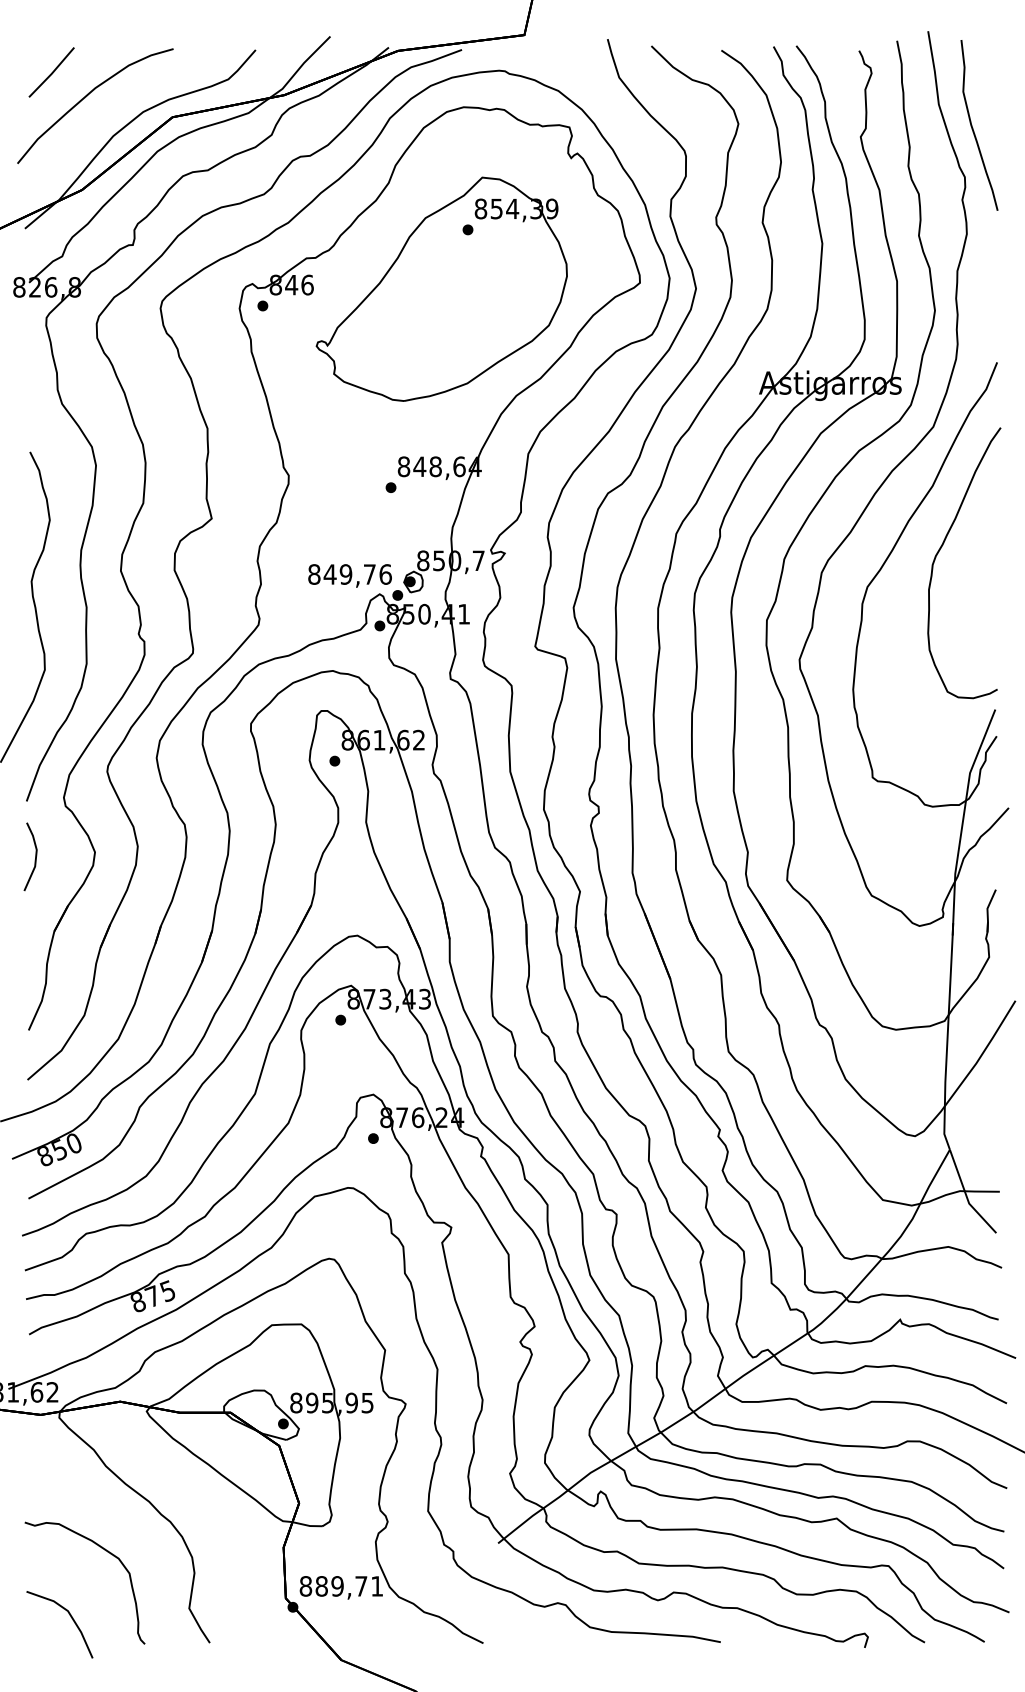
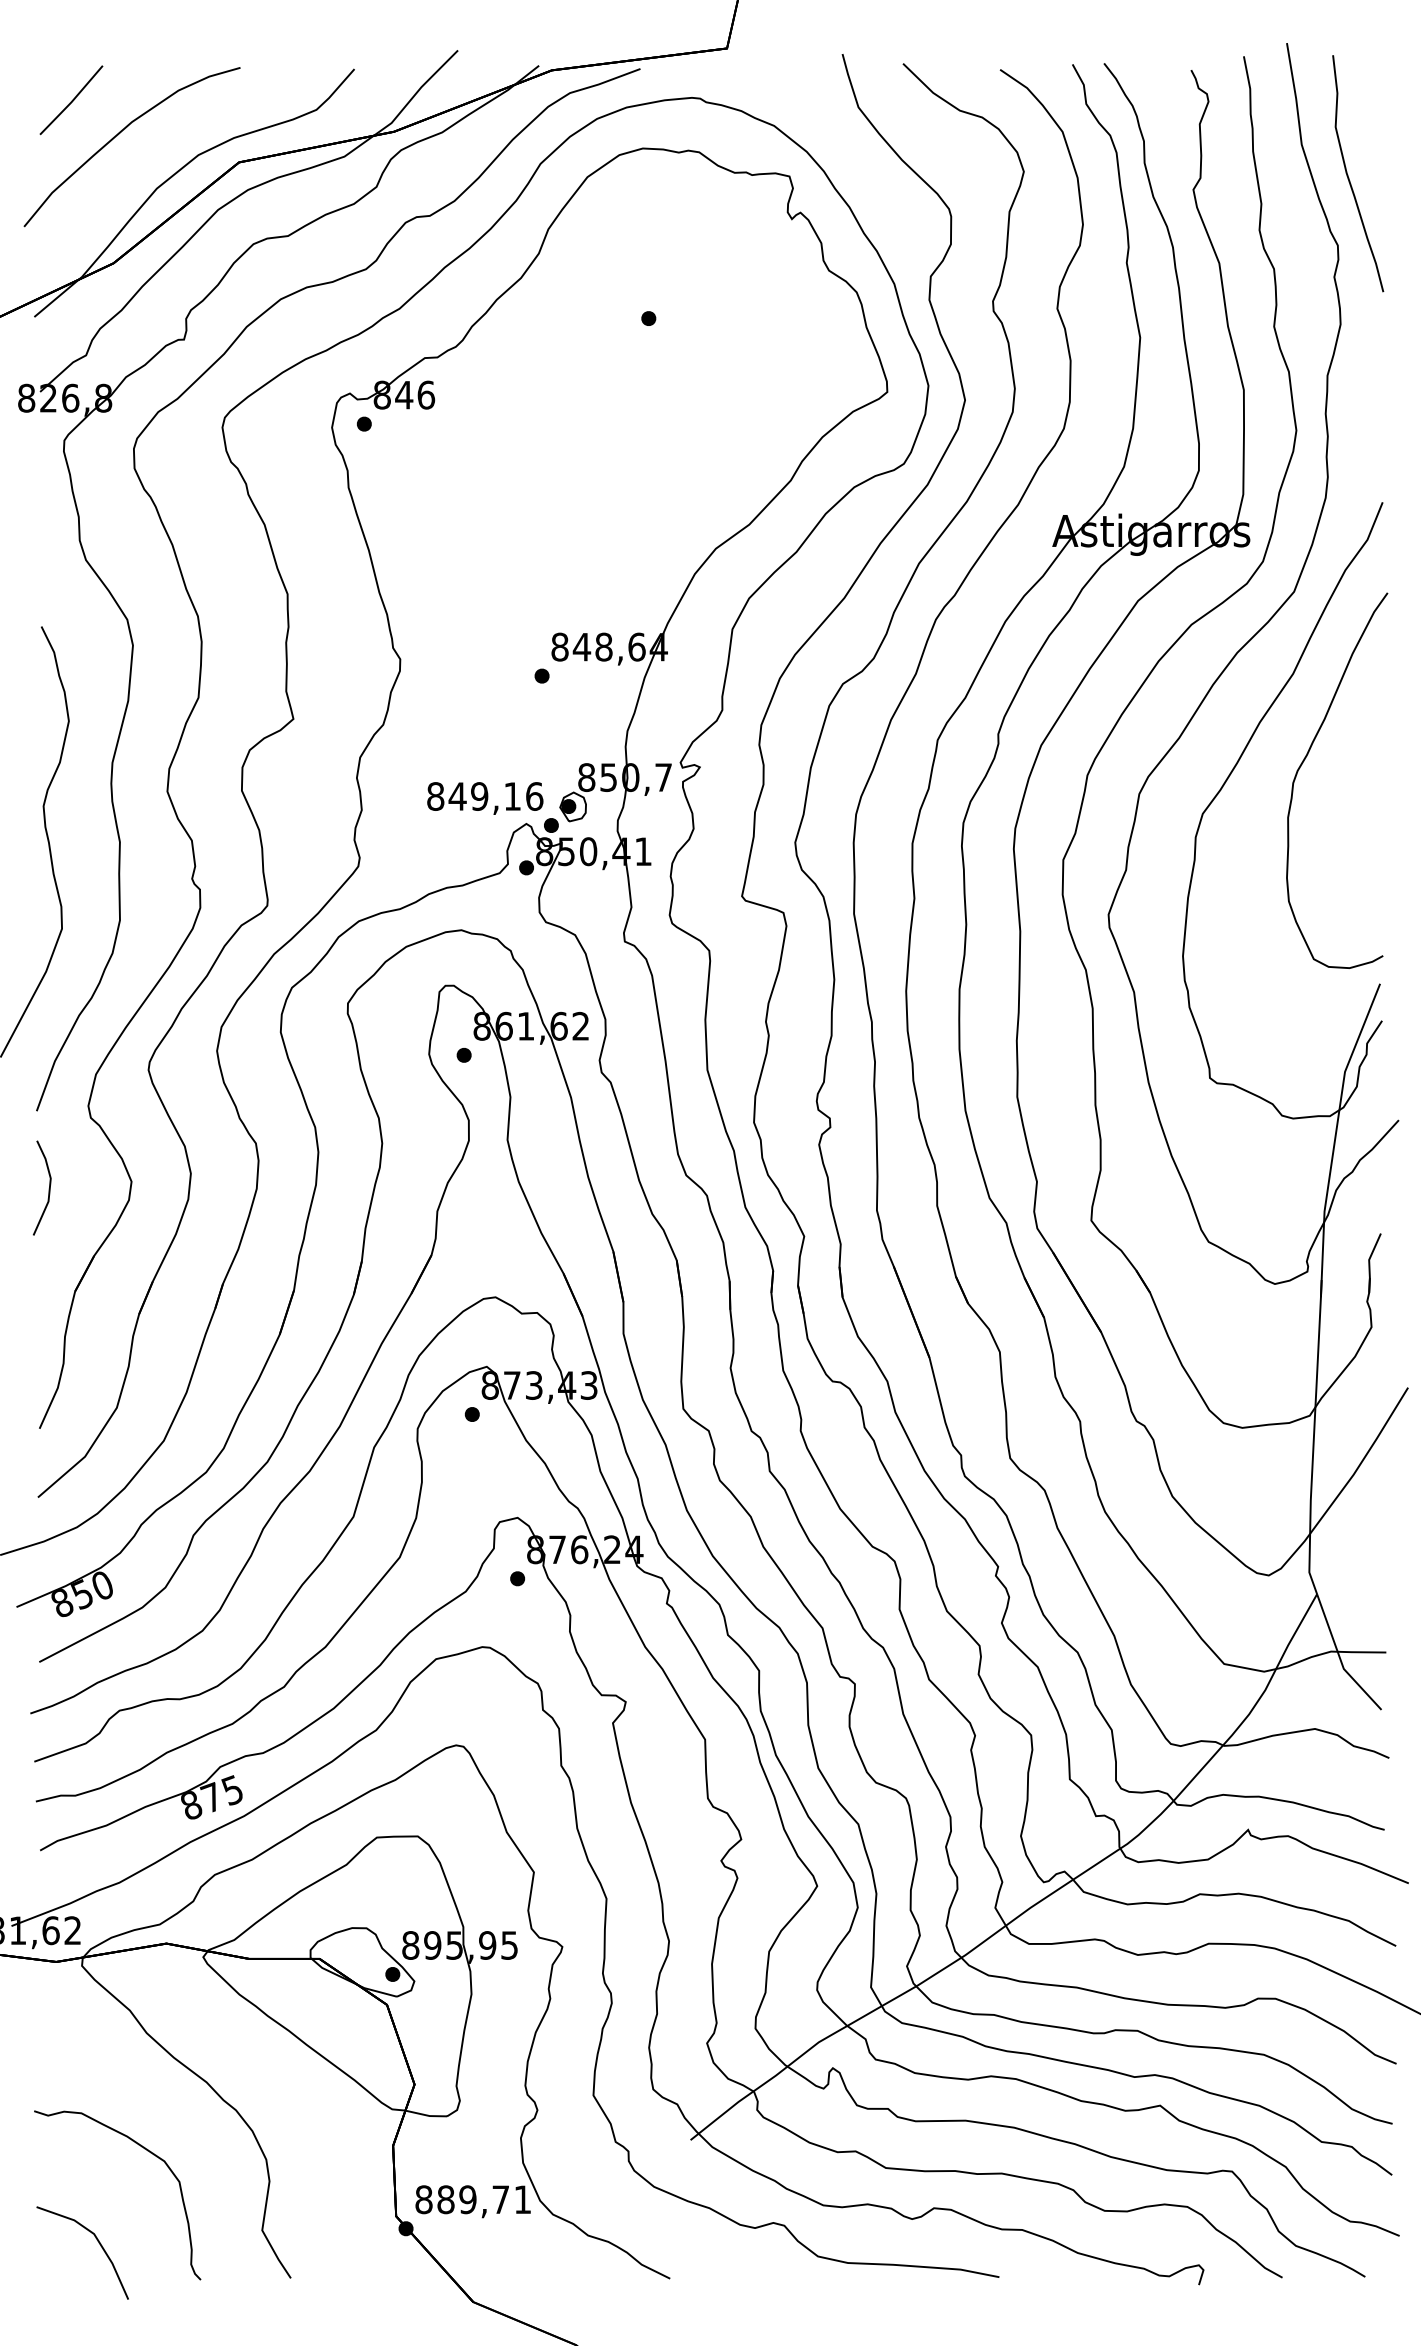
part: (441, 288) -> (612, 400), removed
text: (369, 574) -> (512, 796), 849,76 -> 849,16

